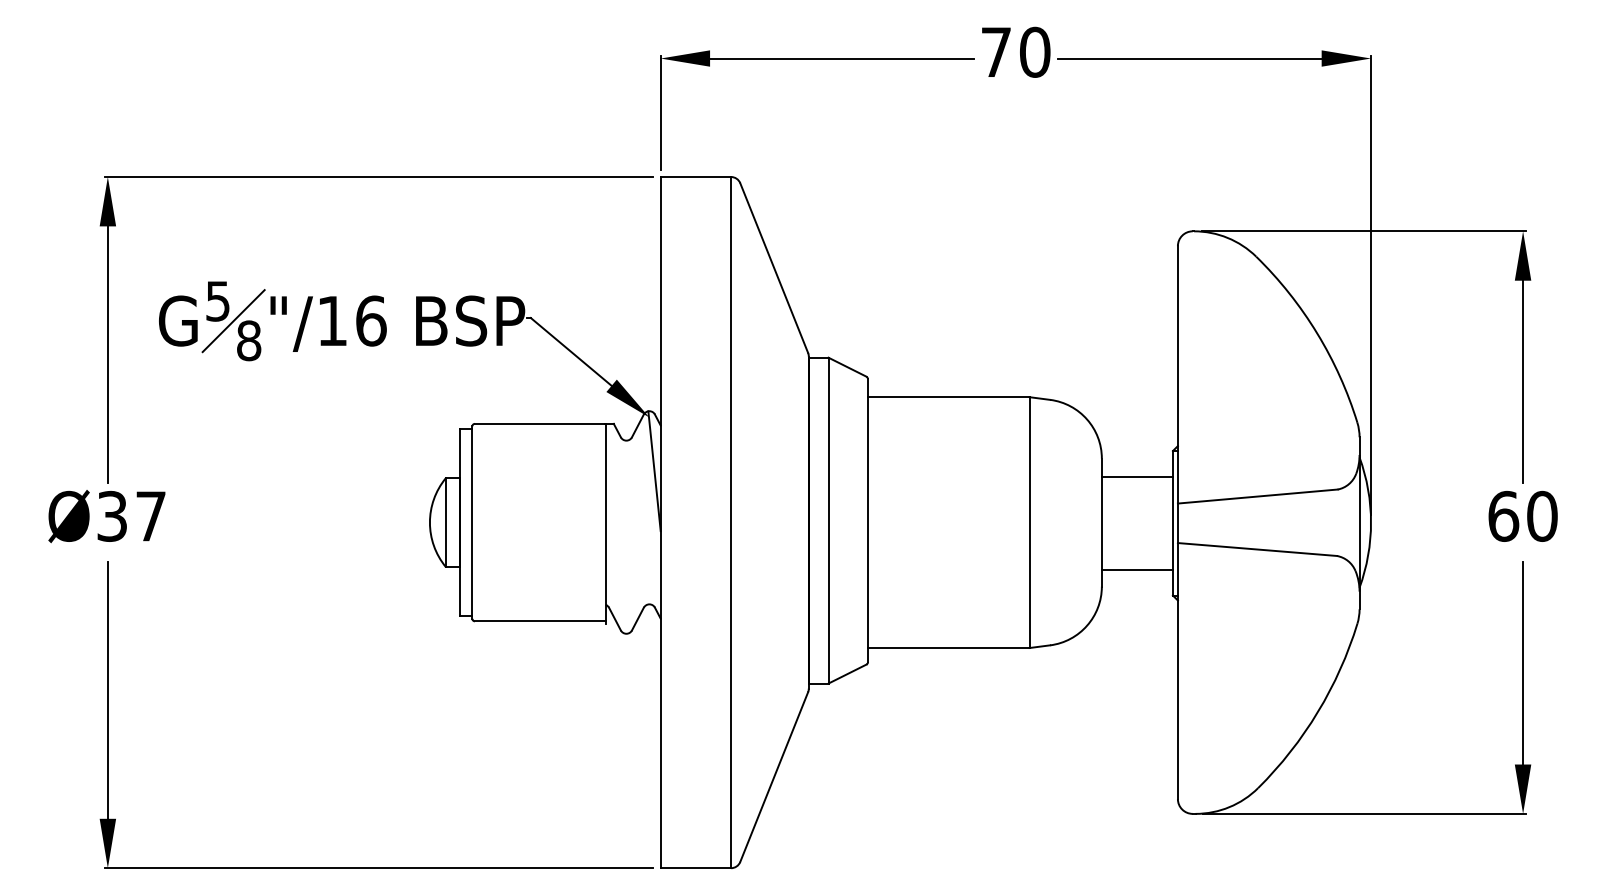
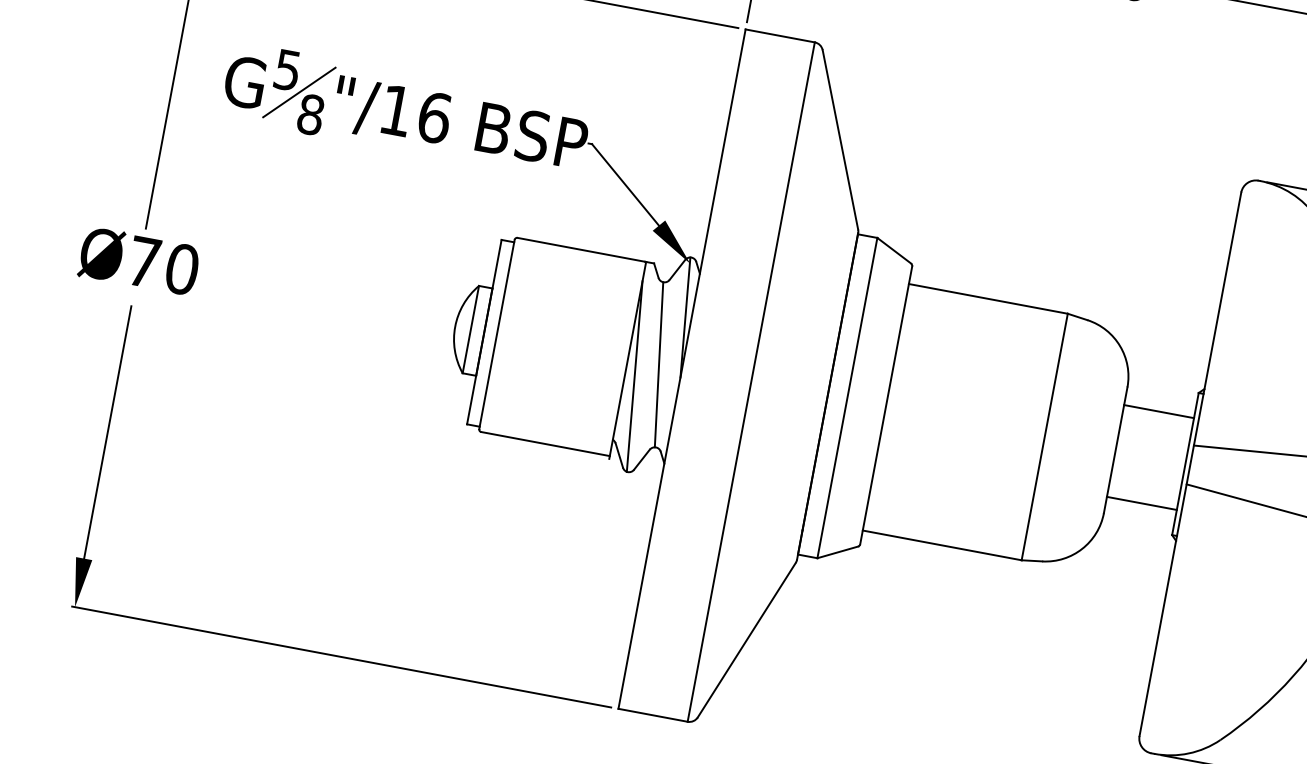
text: (131, 515) -> (163, 264), Ø37 -> Ø70
line: (637, 522) -> (659, 364), added
line: (615, 538) -> (634, 376), added

